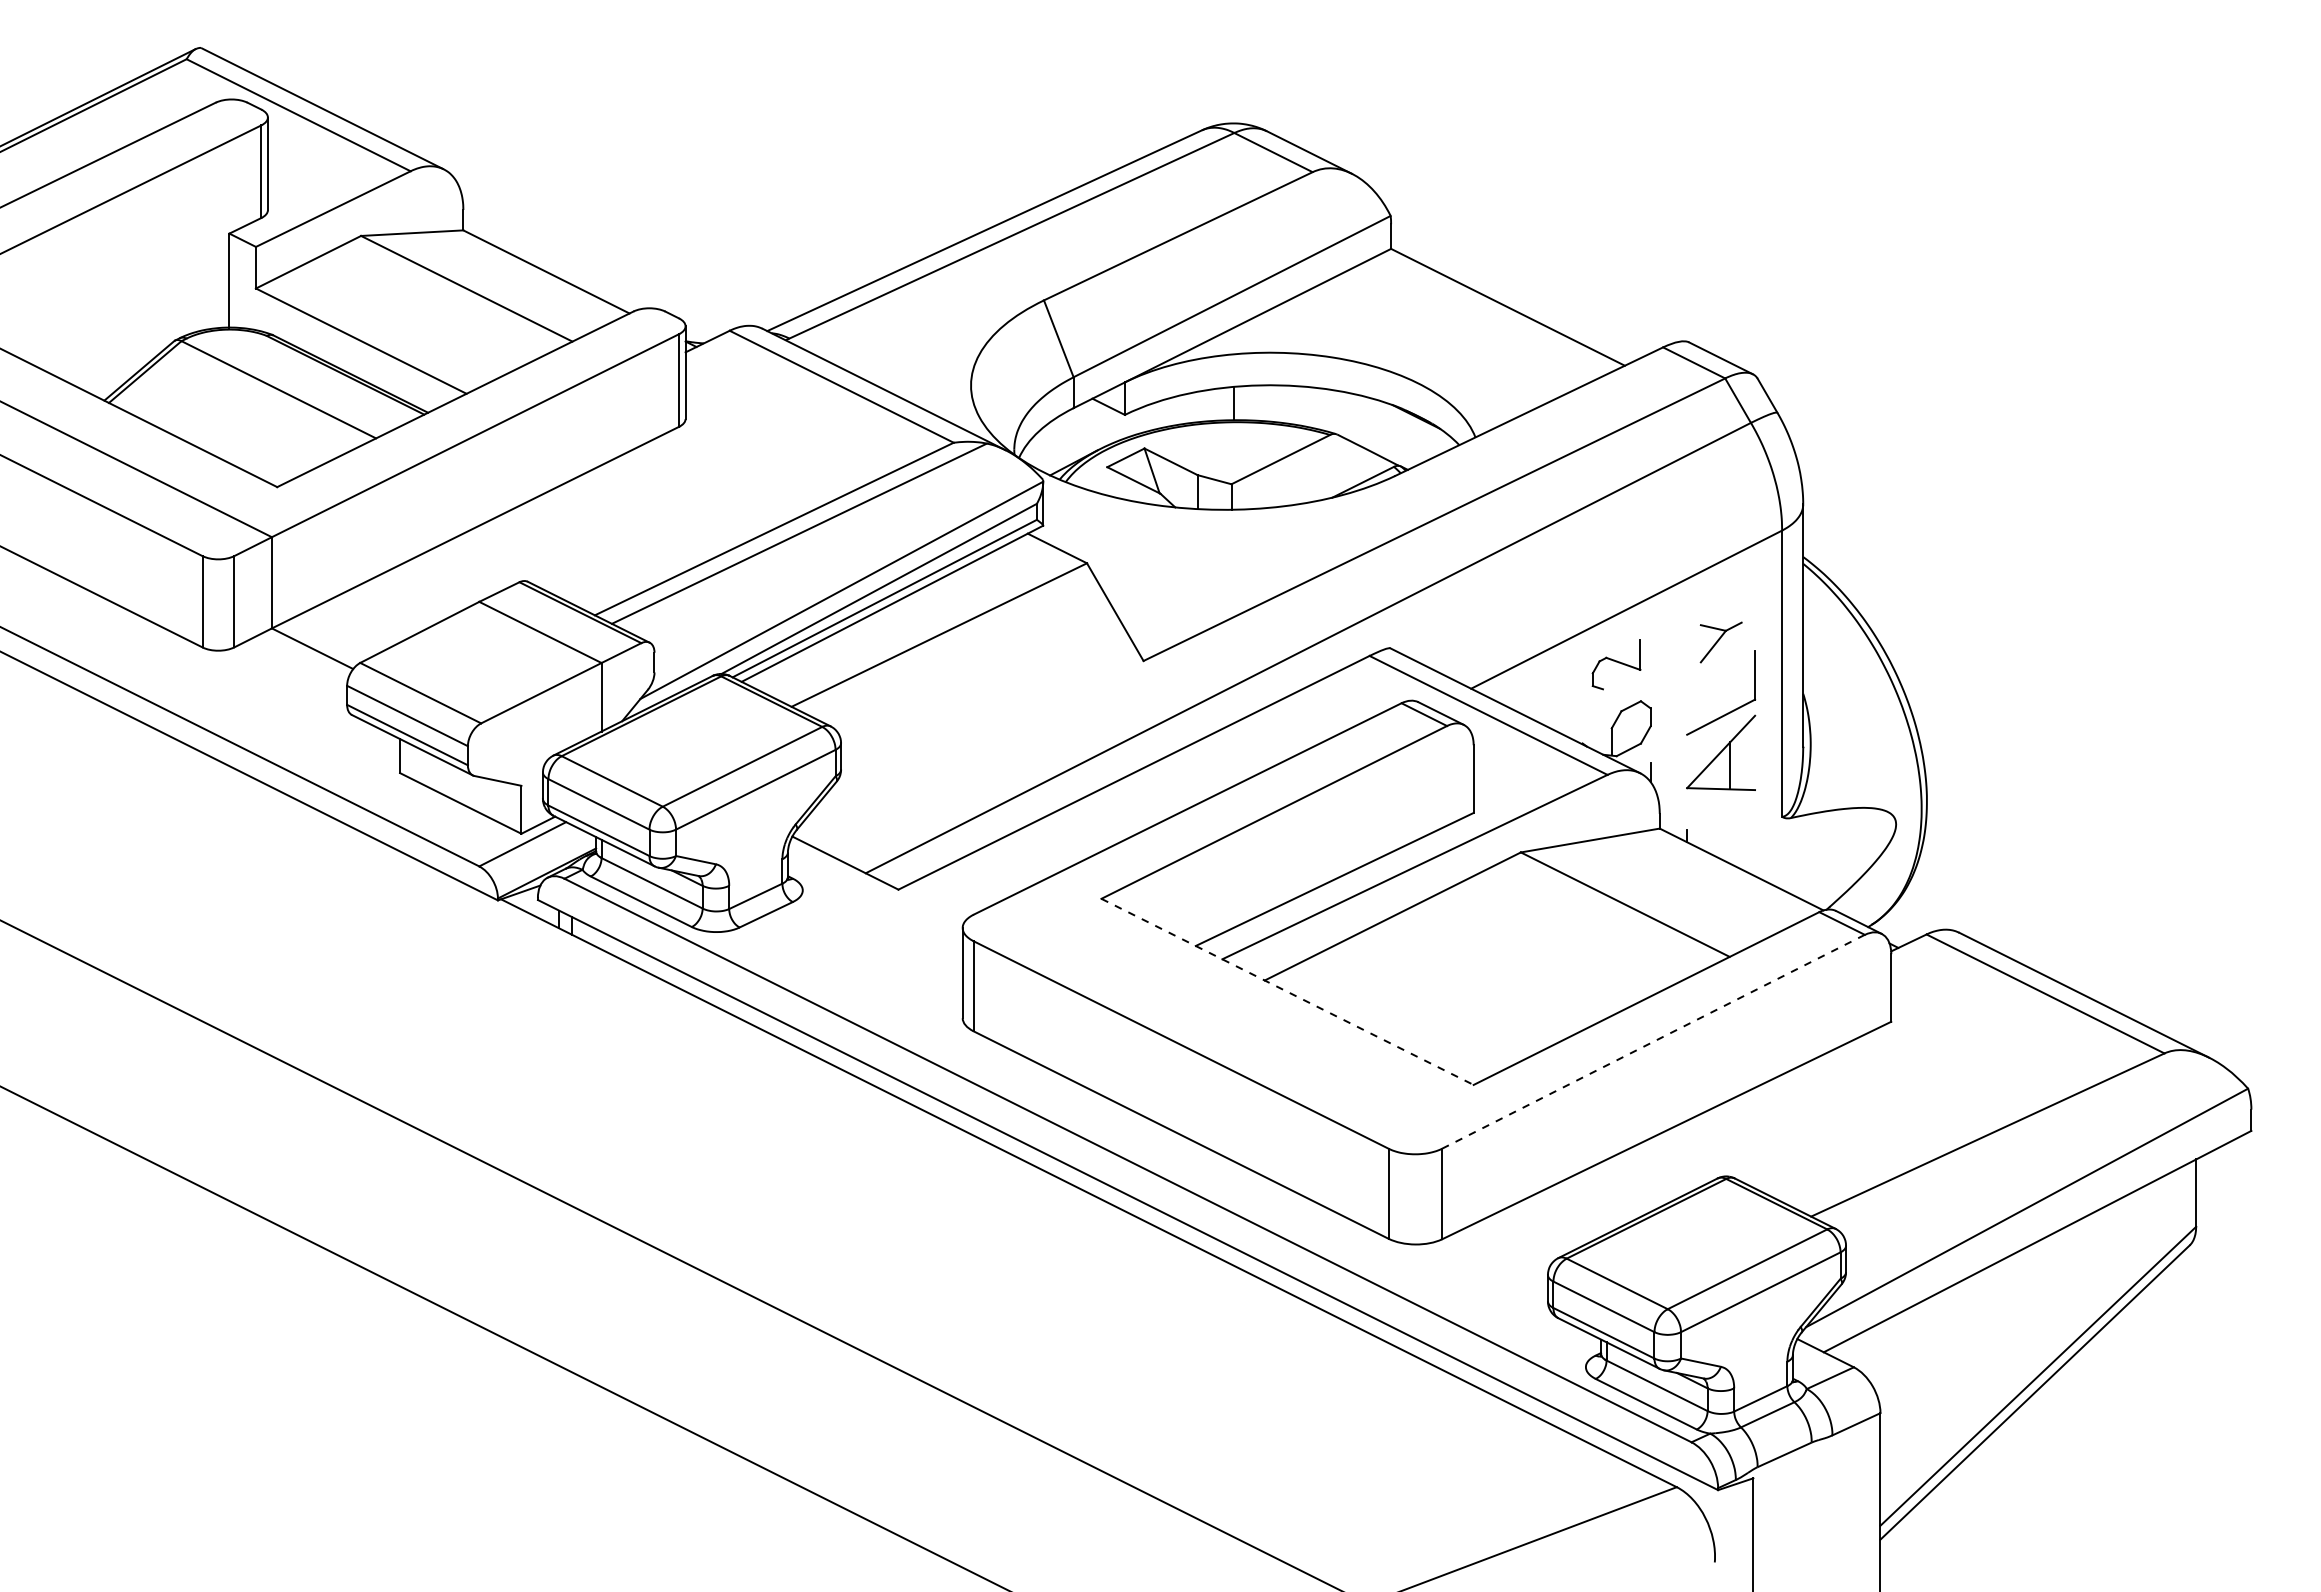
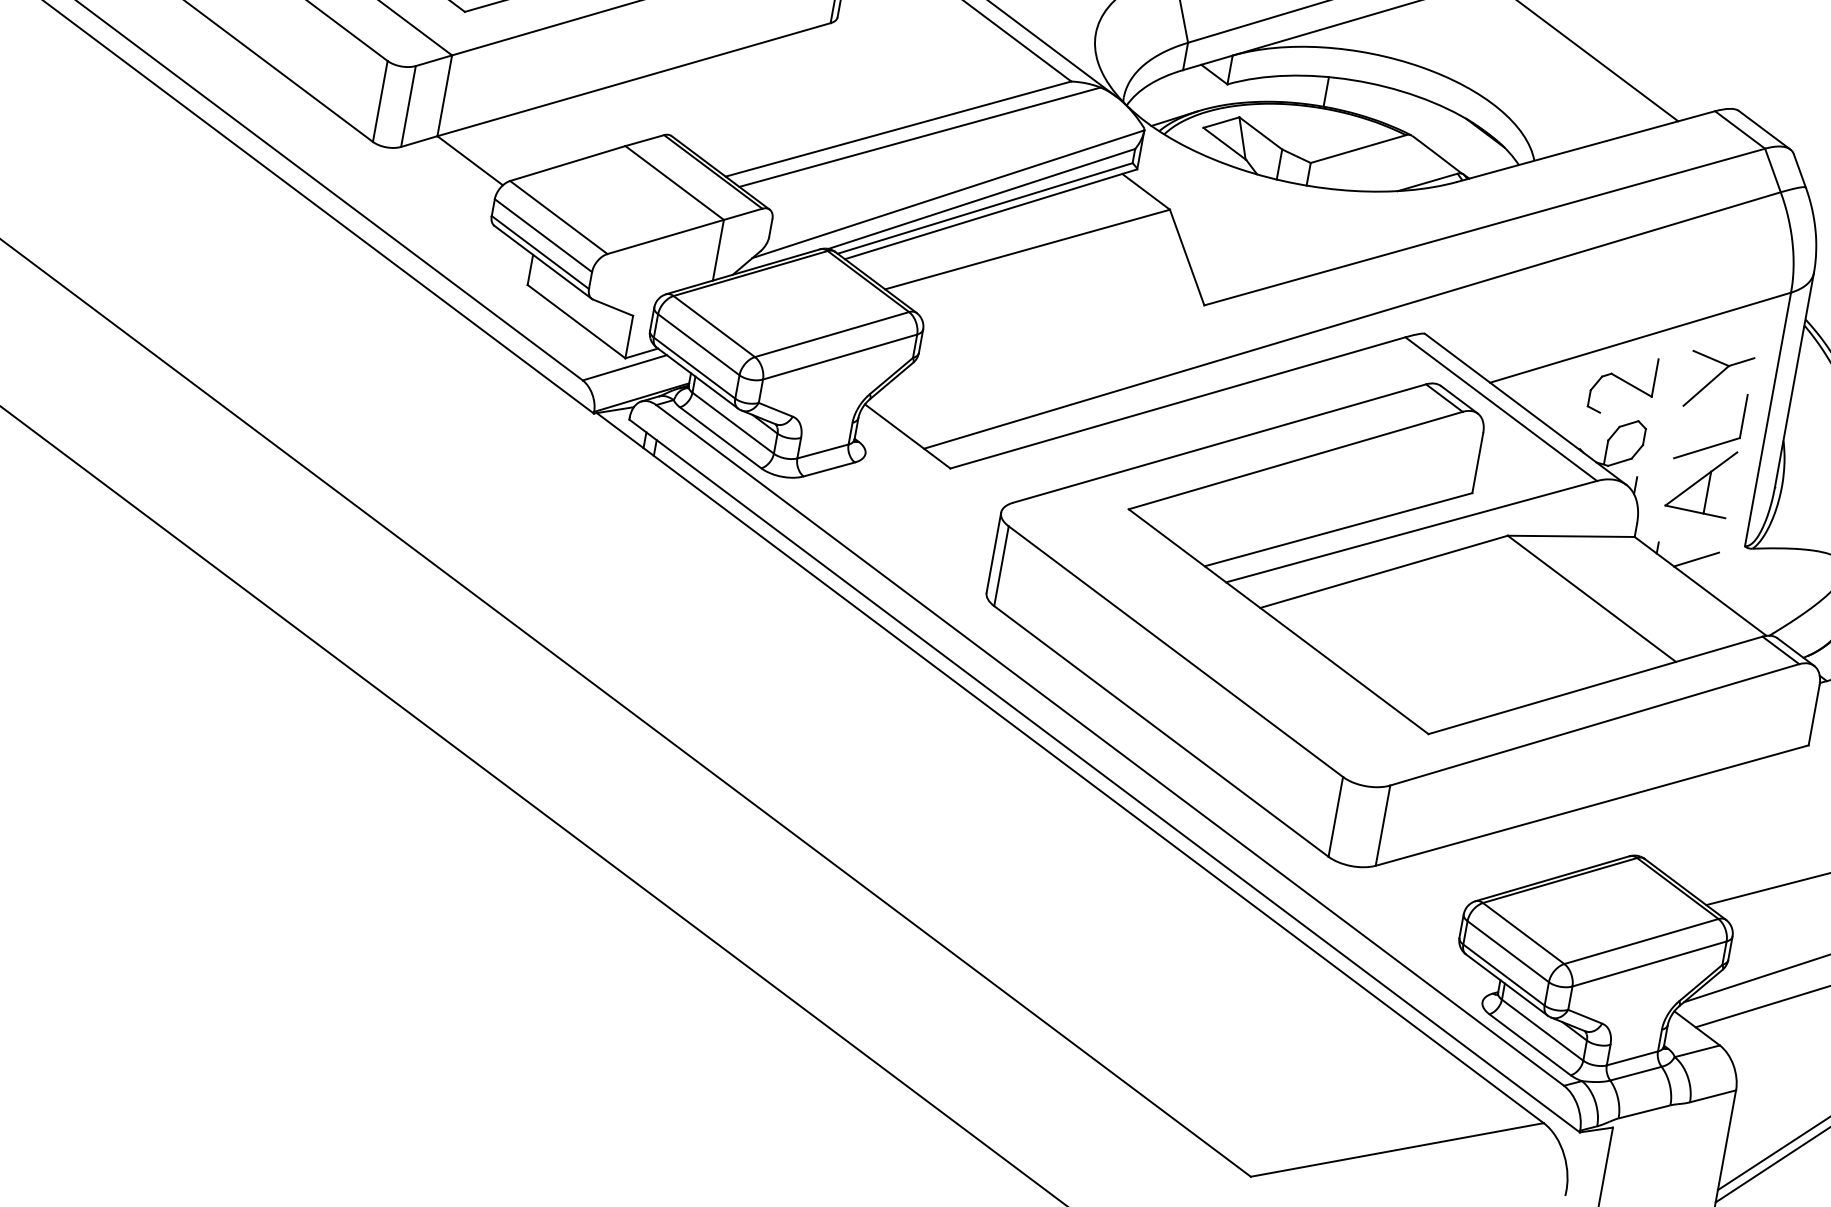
part: (1721, 642) -> (1719, 382), size x1.67
part: (1616, 664) -> (1622, 384), size x1.43
line: (1731, 840) -> (1696, 559), added
line: (1288, 992) -> (1279, 622), dashed -> solid
line: (1653, 1041) -> (1594, 724), dashed -> solid

